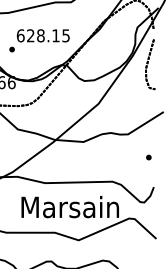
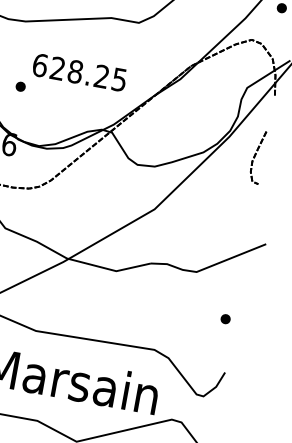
text: (55, 35) -> (101, 75), 628.15 -> 628.25
part: (150, 64) -> (258, 156), size x0.6

